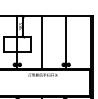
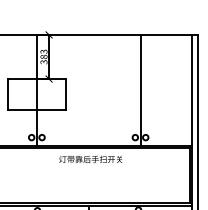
line: (41, 42) -> (88, 90), removed

